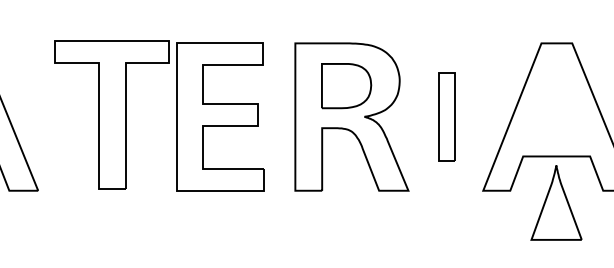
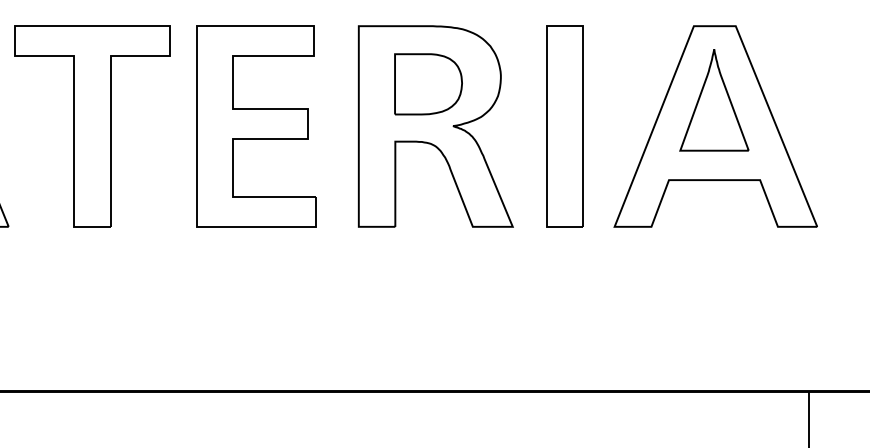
part: (112, 114) -> (92, 126), moved
part: (446, 117) -> (564, 126), size x1.67
part: (556, 202) -> (714, 100), moved

